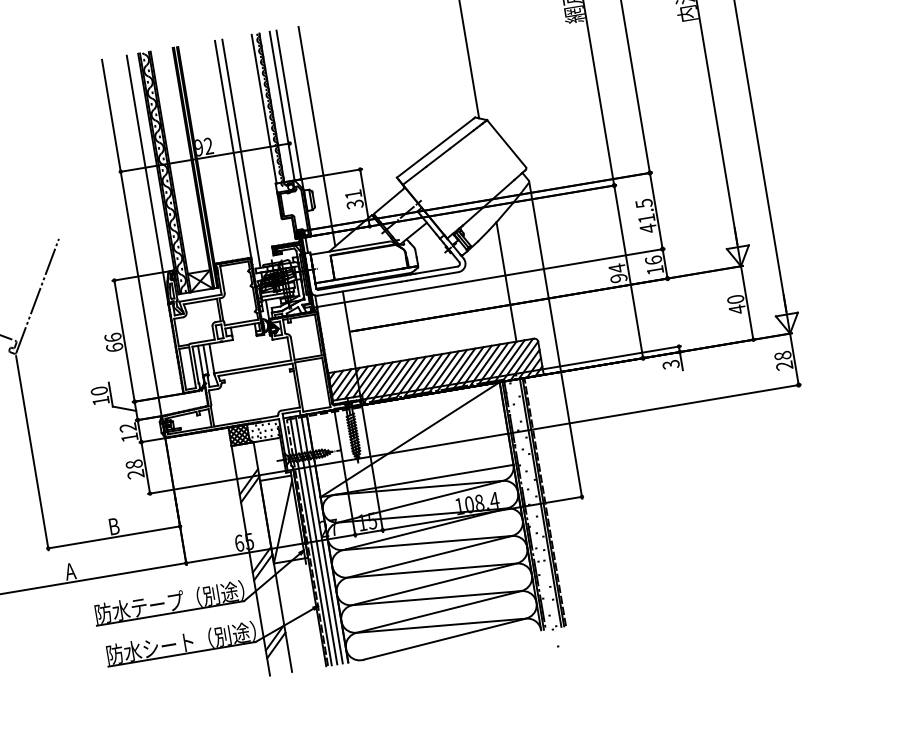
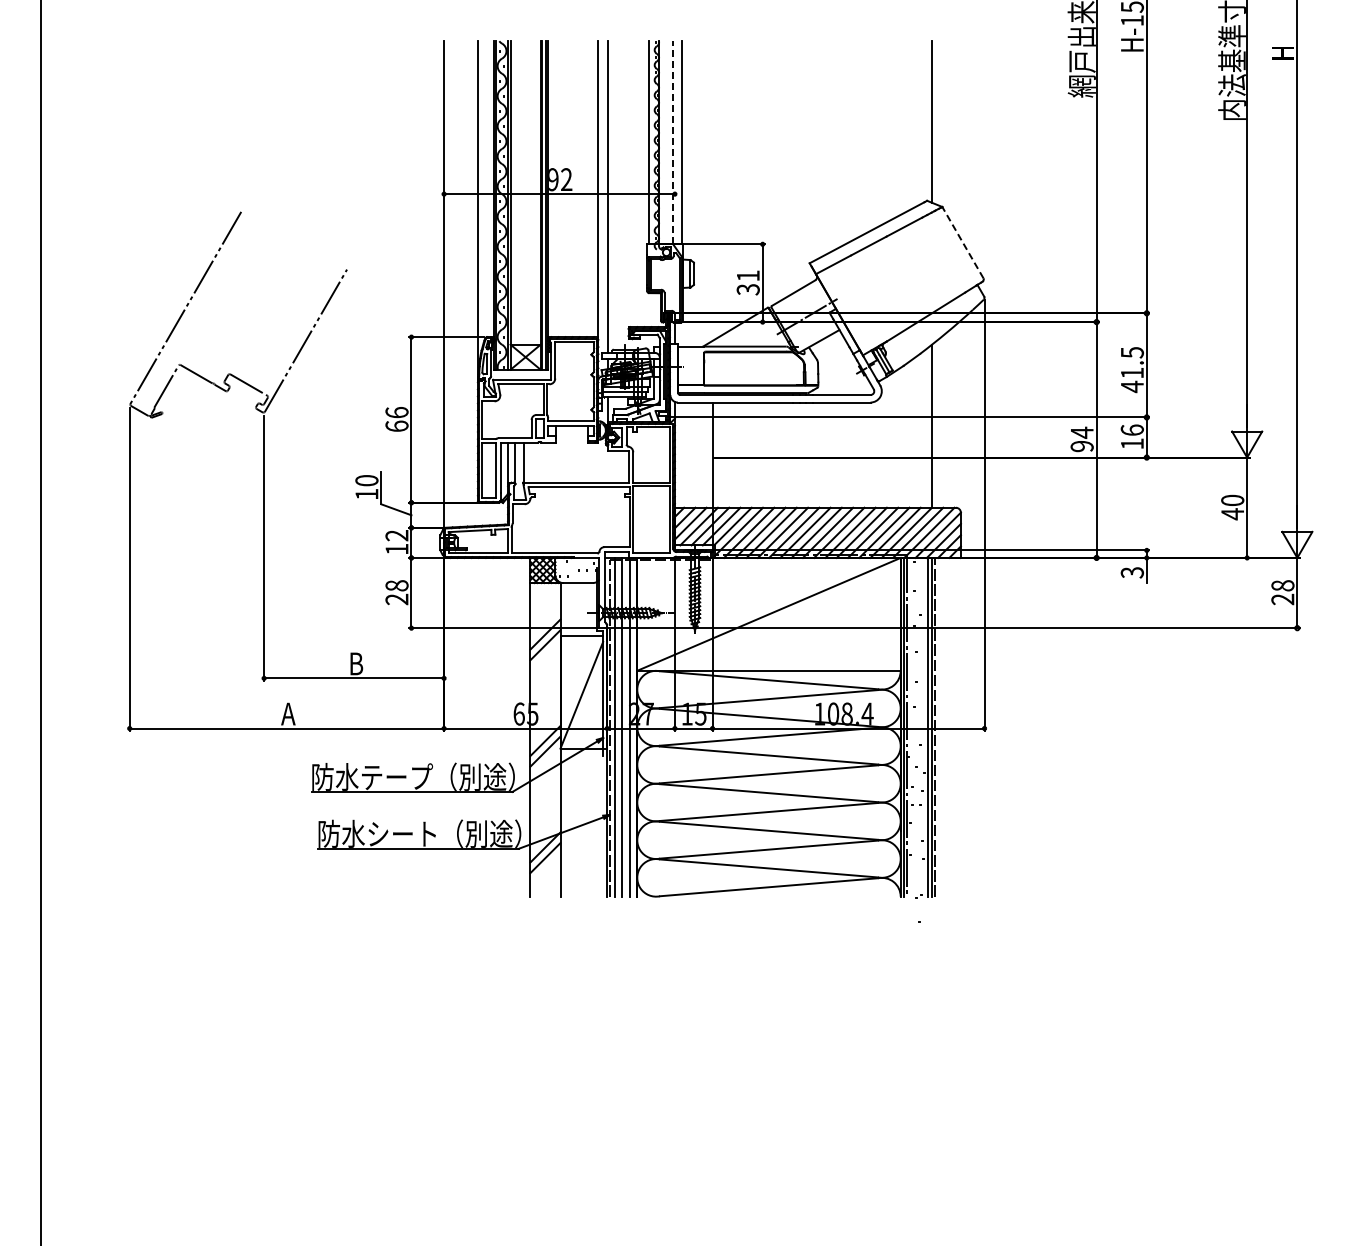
line: (282, 105) -> (673, 142), solid -> dashed
line: (316, 136) -> (712, 190), removed
line: (506, 143) -> (962, 242), solid -> dashed

